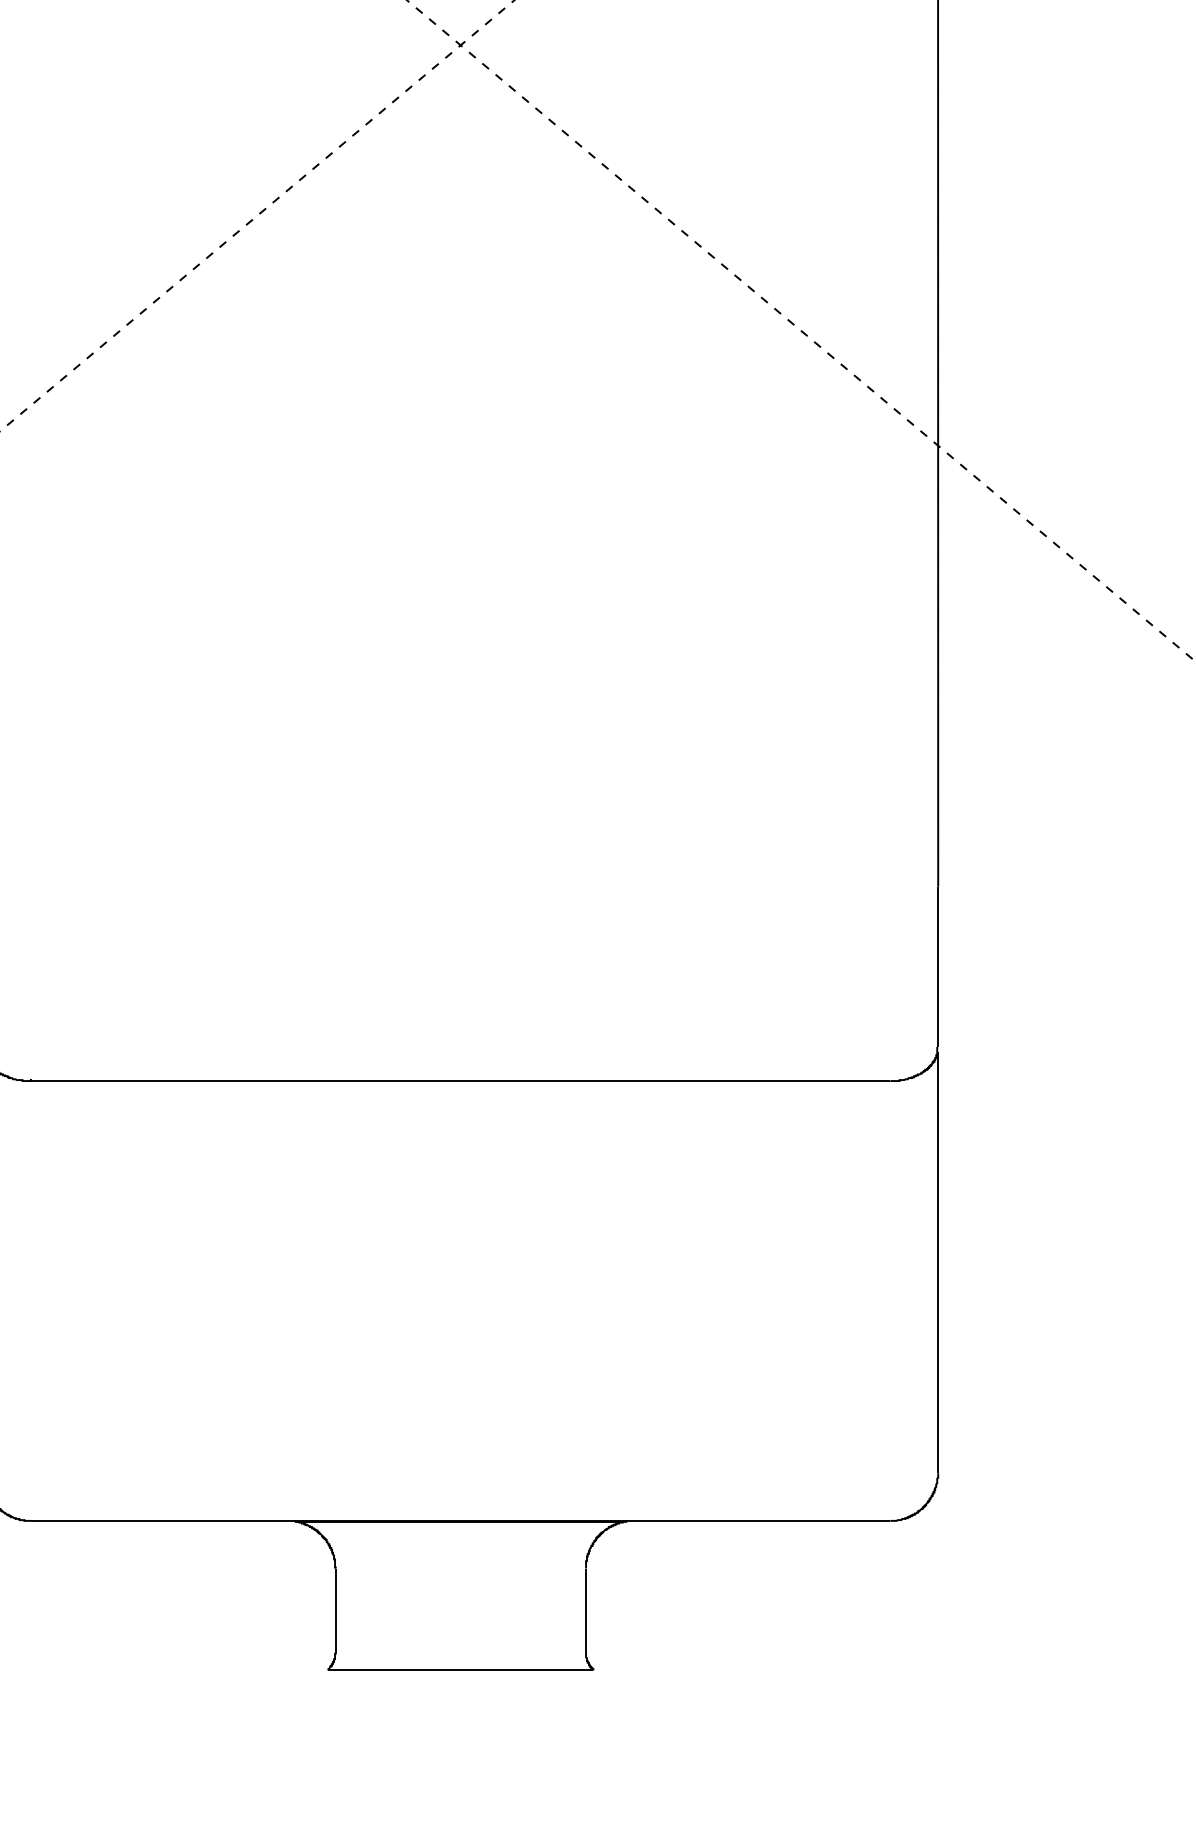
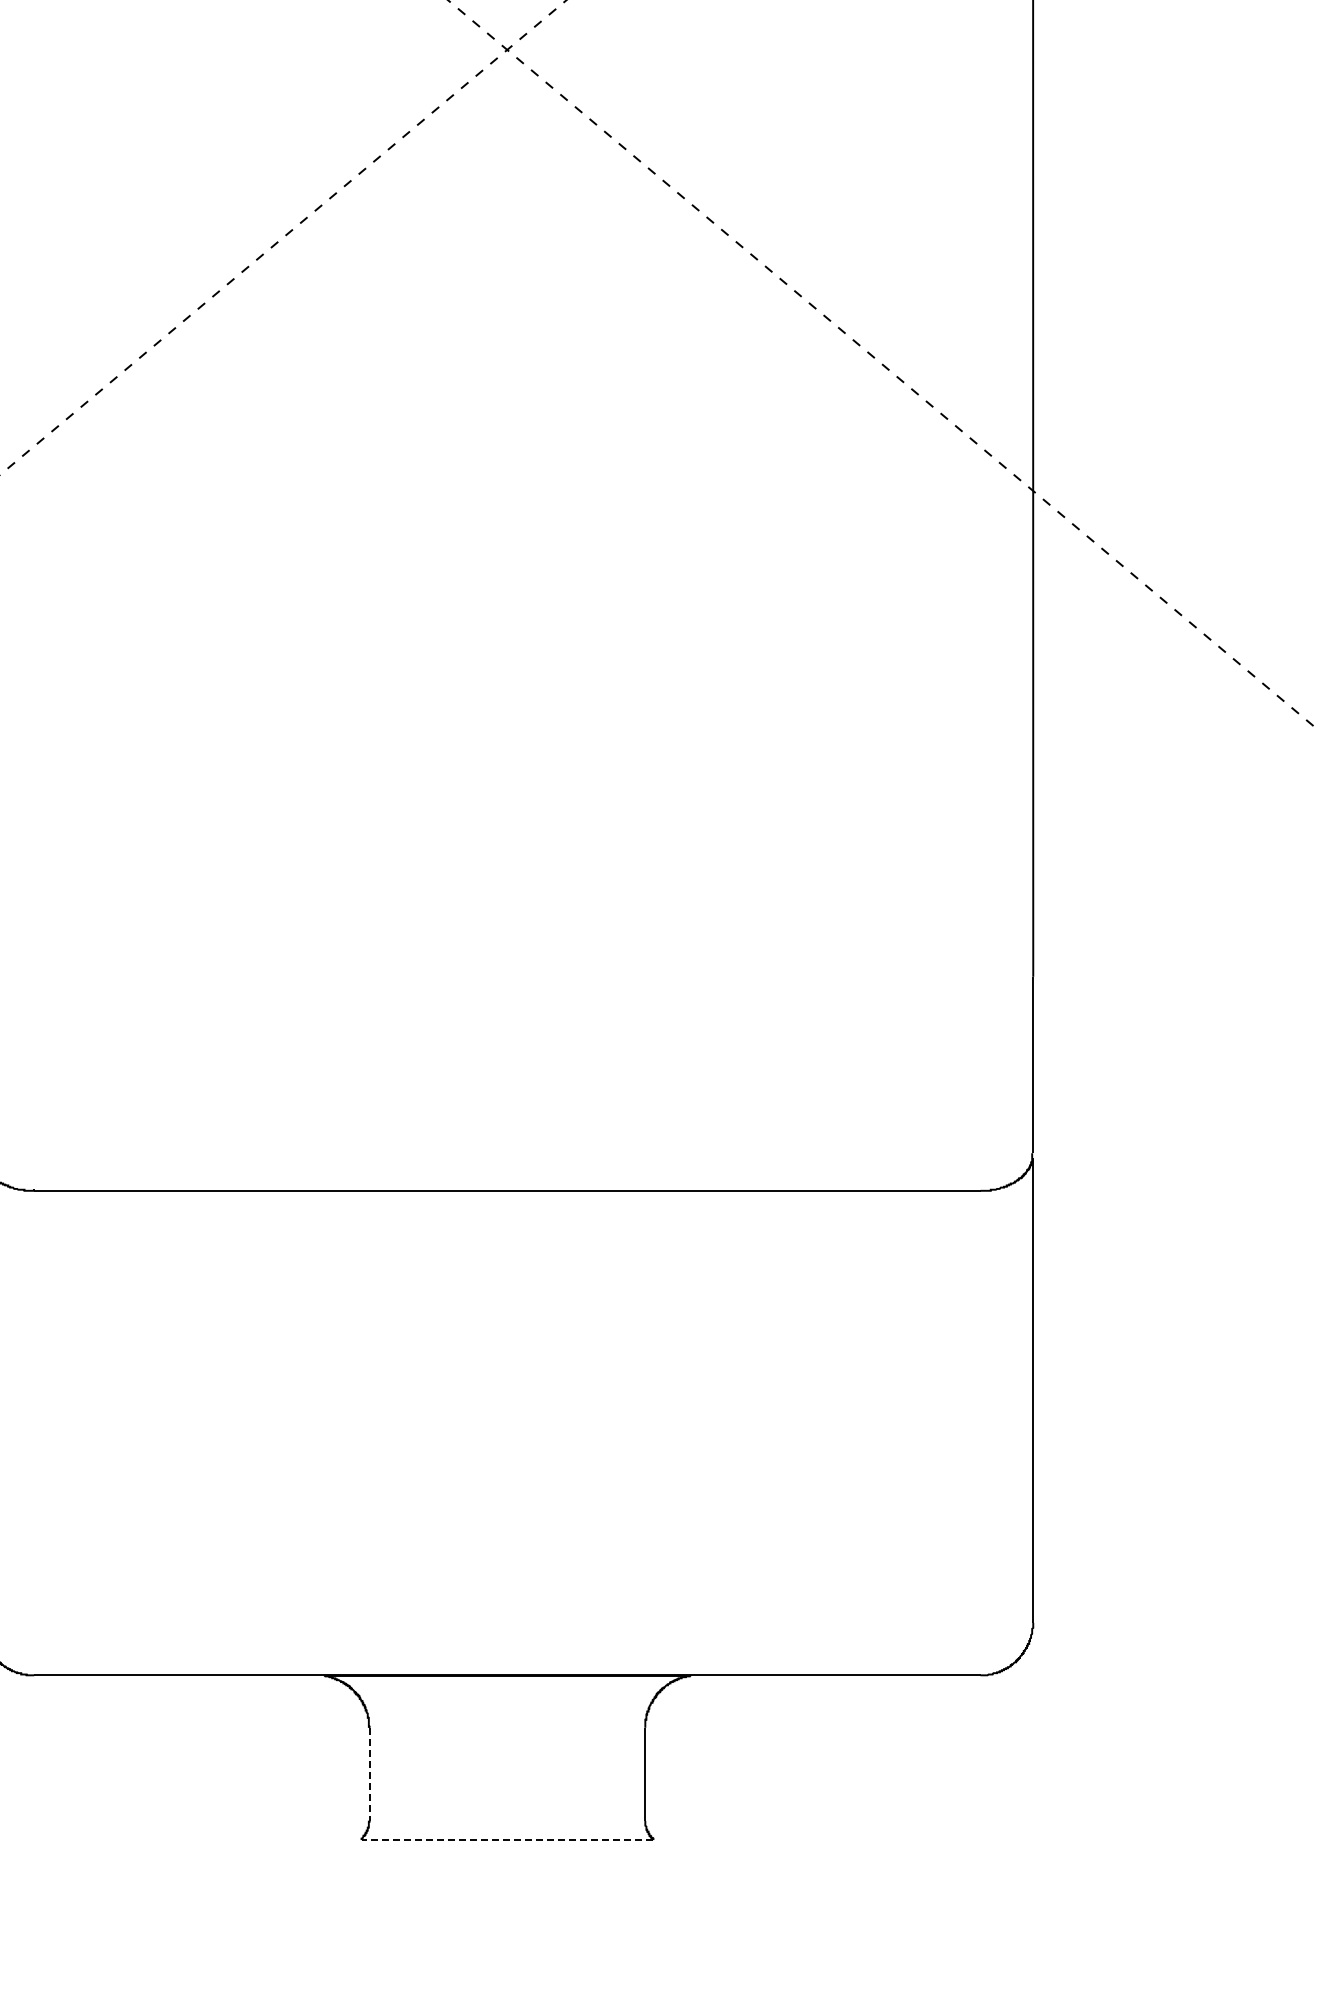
line: (335, 1610) -> (369, 1774), solid -> dashed
line: (460, 1670) -> (507, 1840), solid -> dashed

